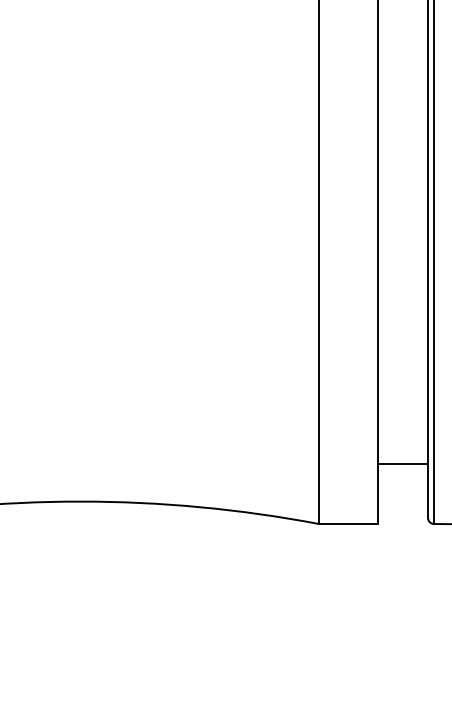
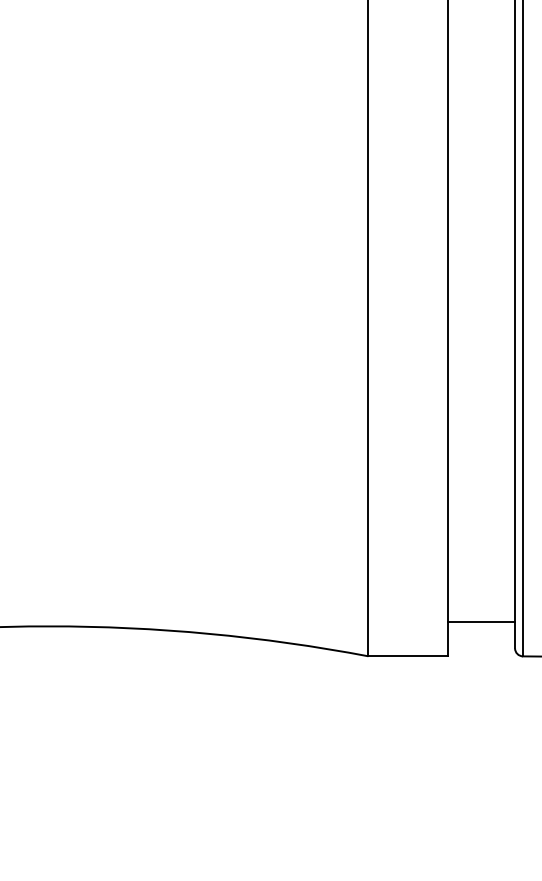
line: (403, 464) -> (482, 622), moved

